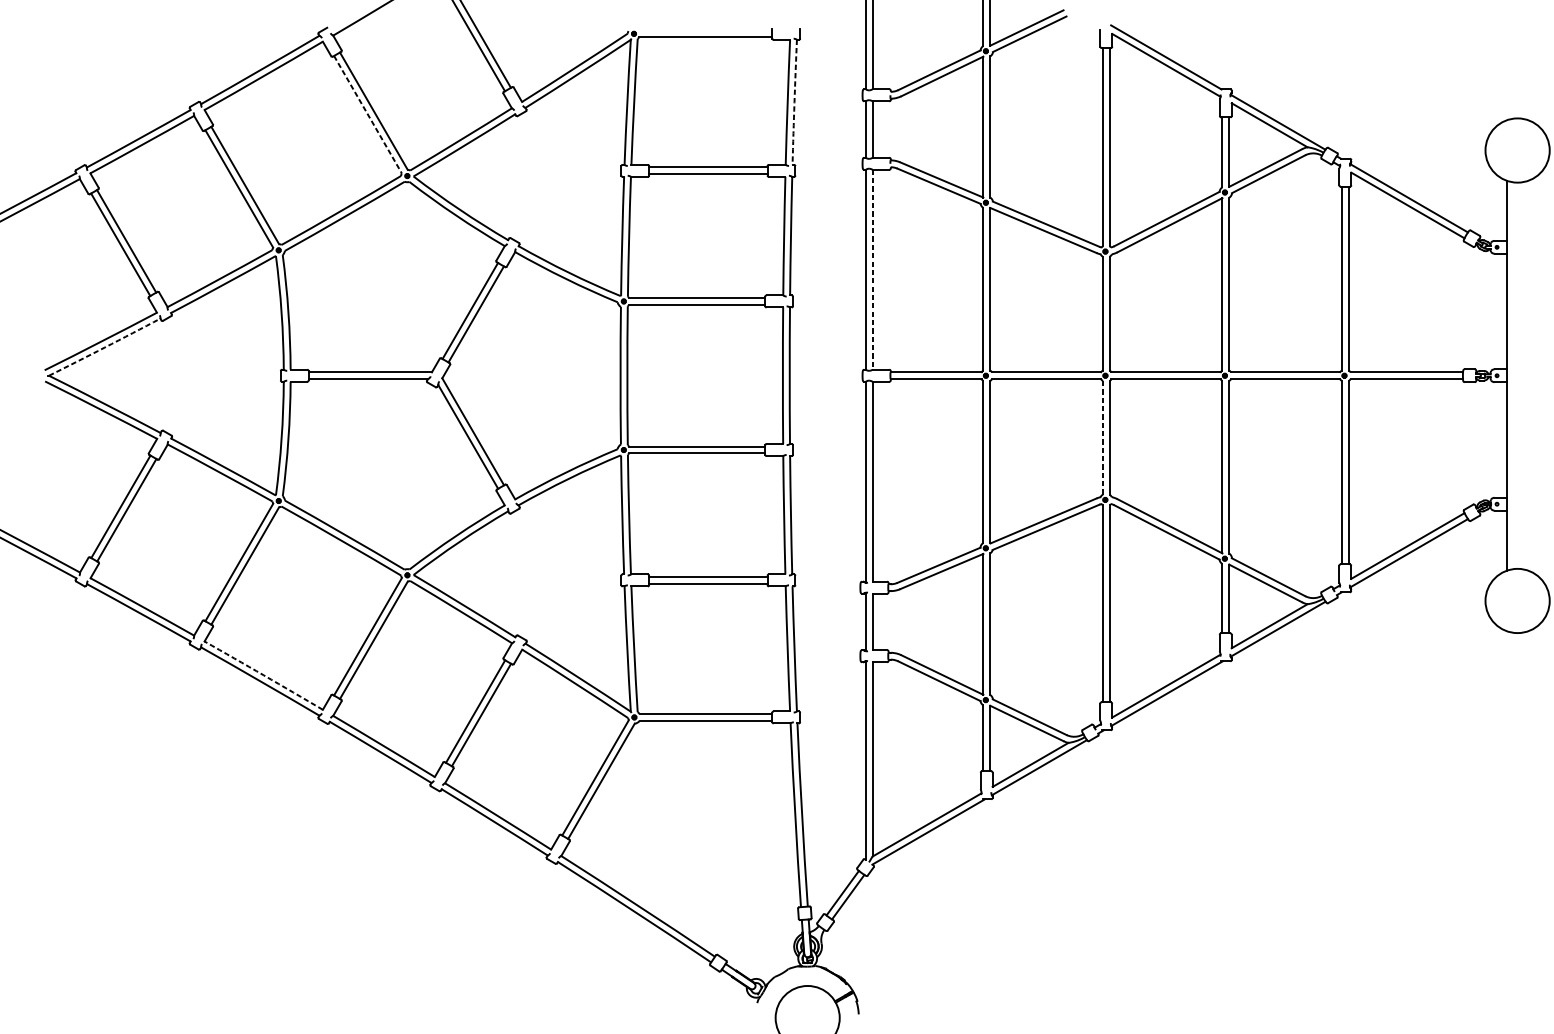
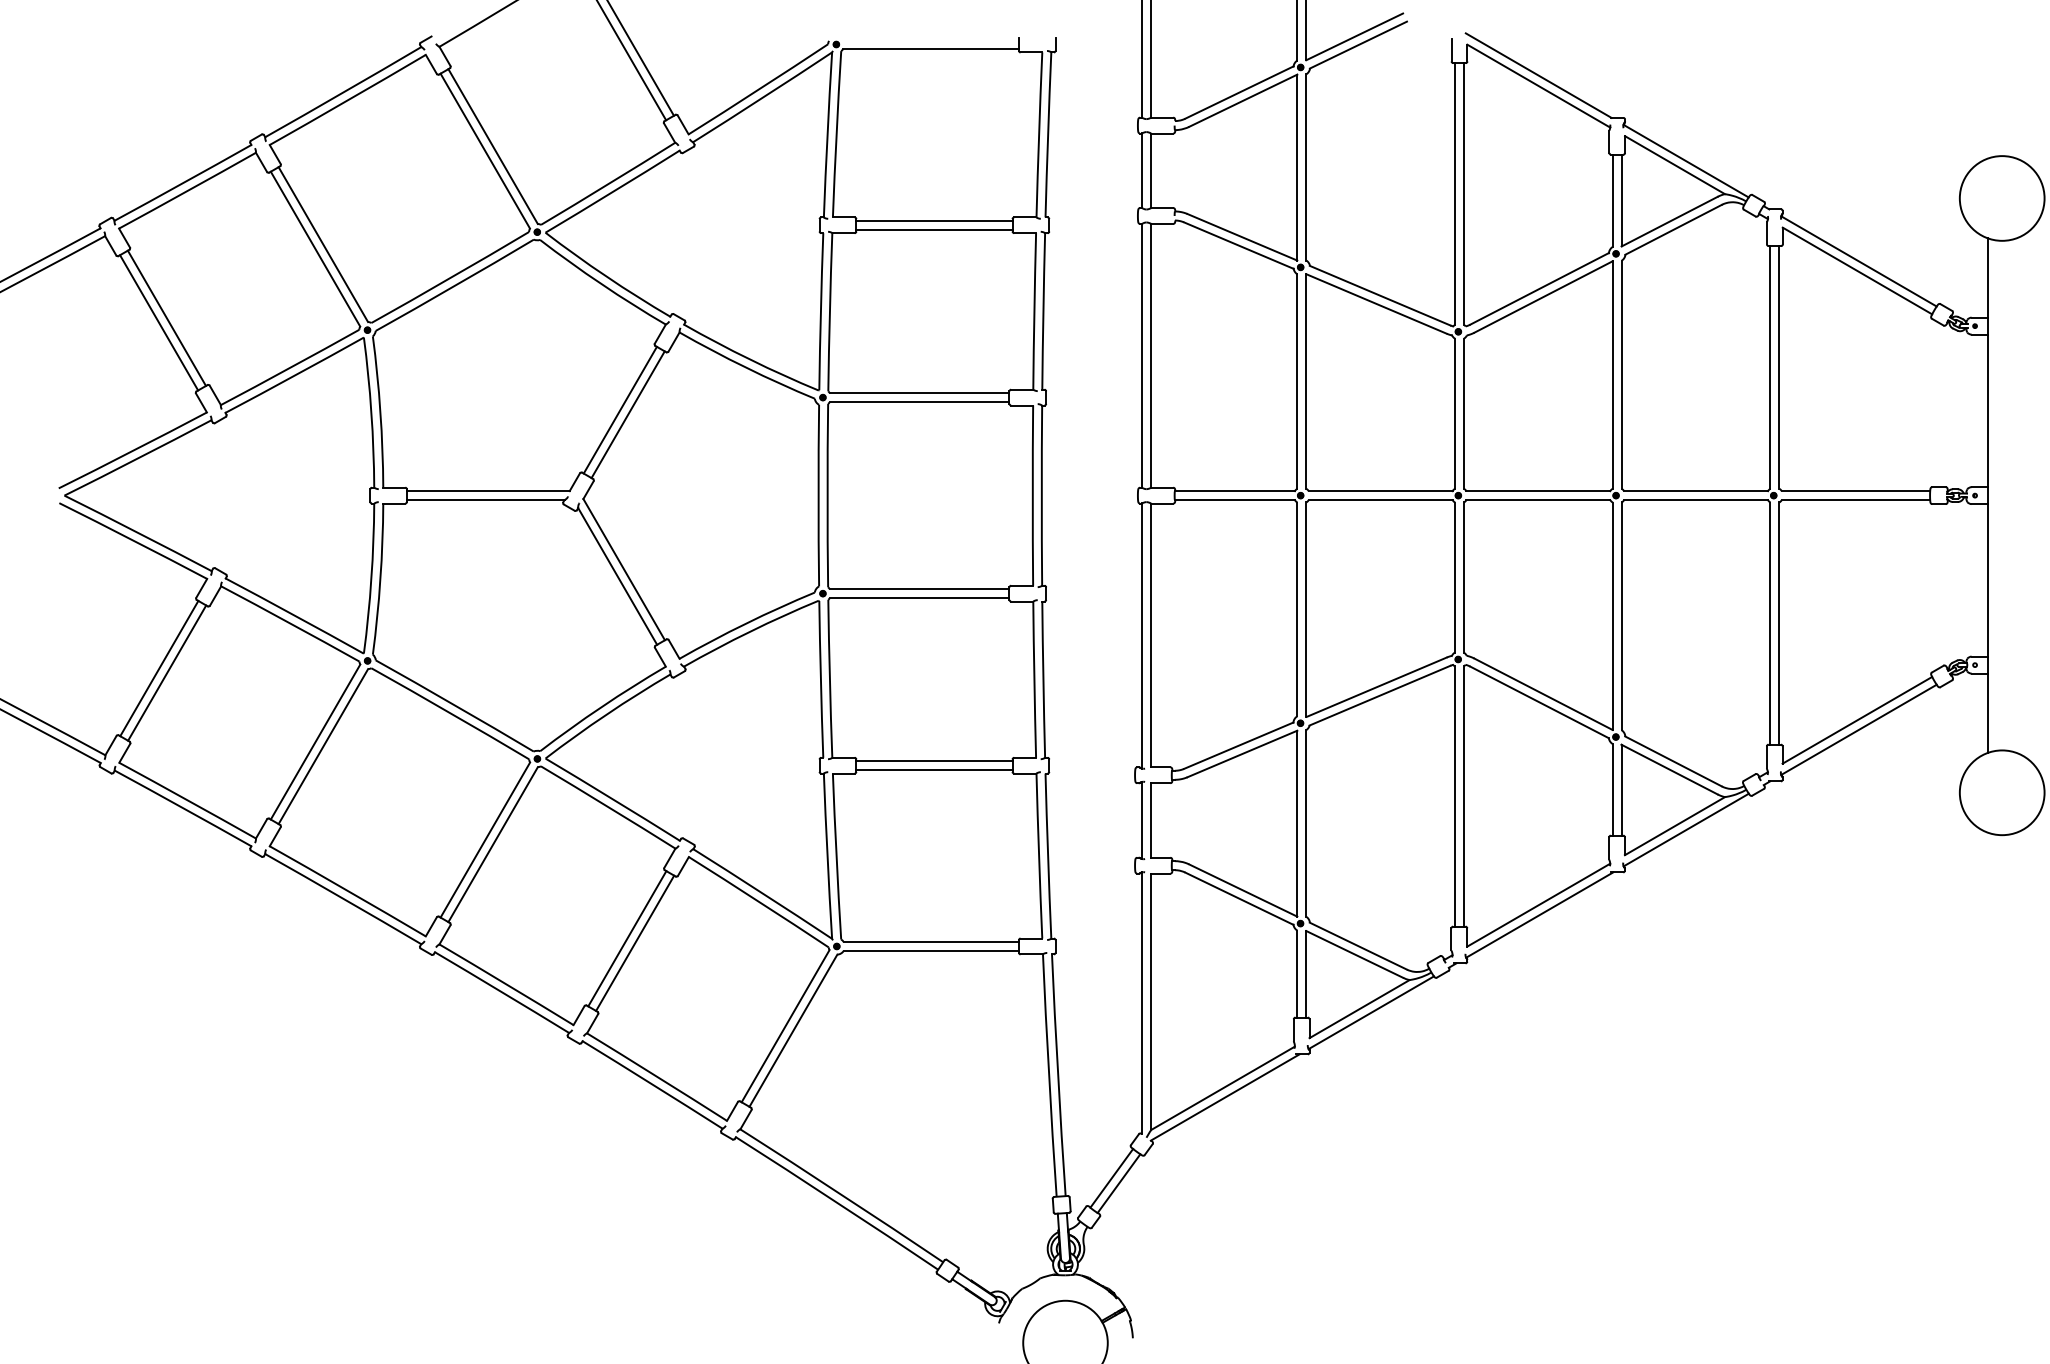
arc: (794, 102) -> (1048, 134), dashed -> solid
line: (368, 114) -> (485, 151), dashed -> solid
line: (872, 269) -> (1151, 355), dashed -> solid
arc: (105, 347) -> (138, 458), dashed -> solid
line: (1102, 437) -> (1454, 577), dashed -> solid
arc: (263, 675) -> (347, 890), dashed -> solid

